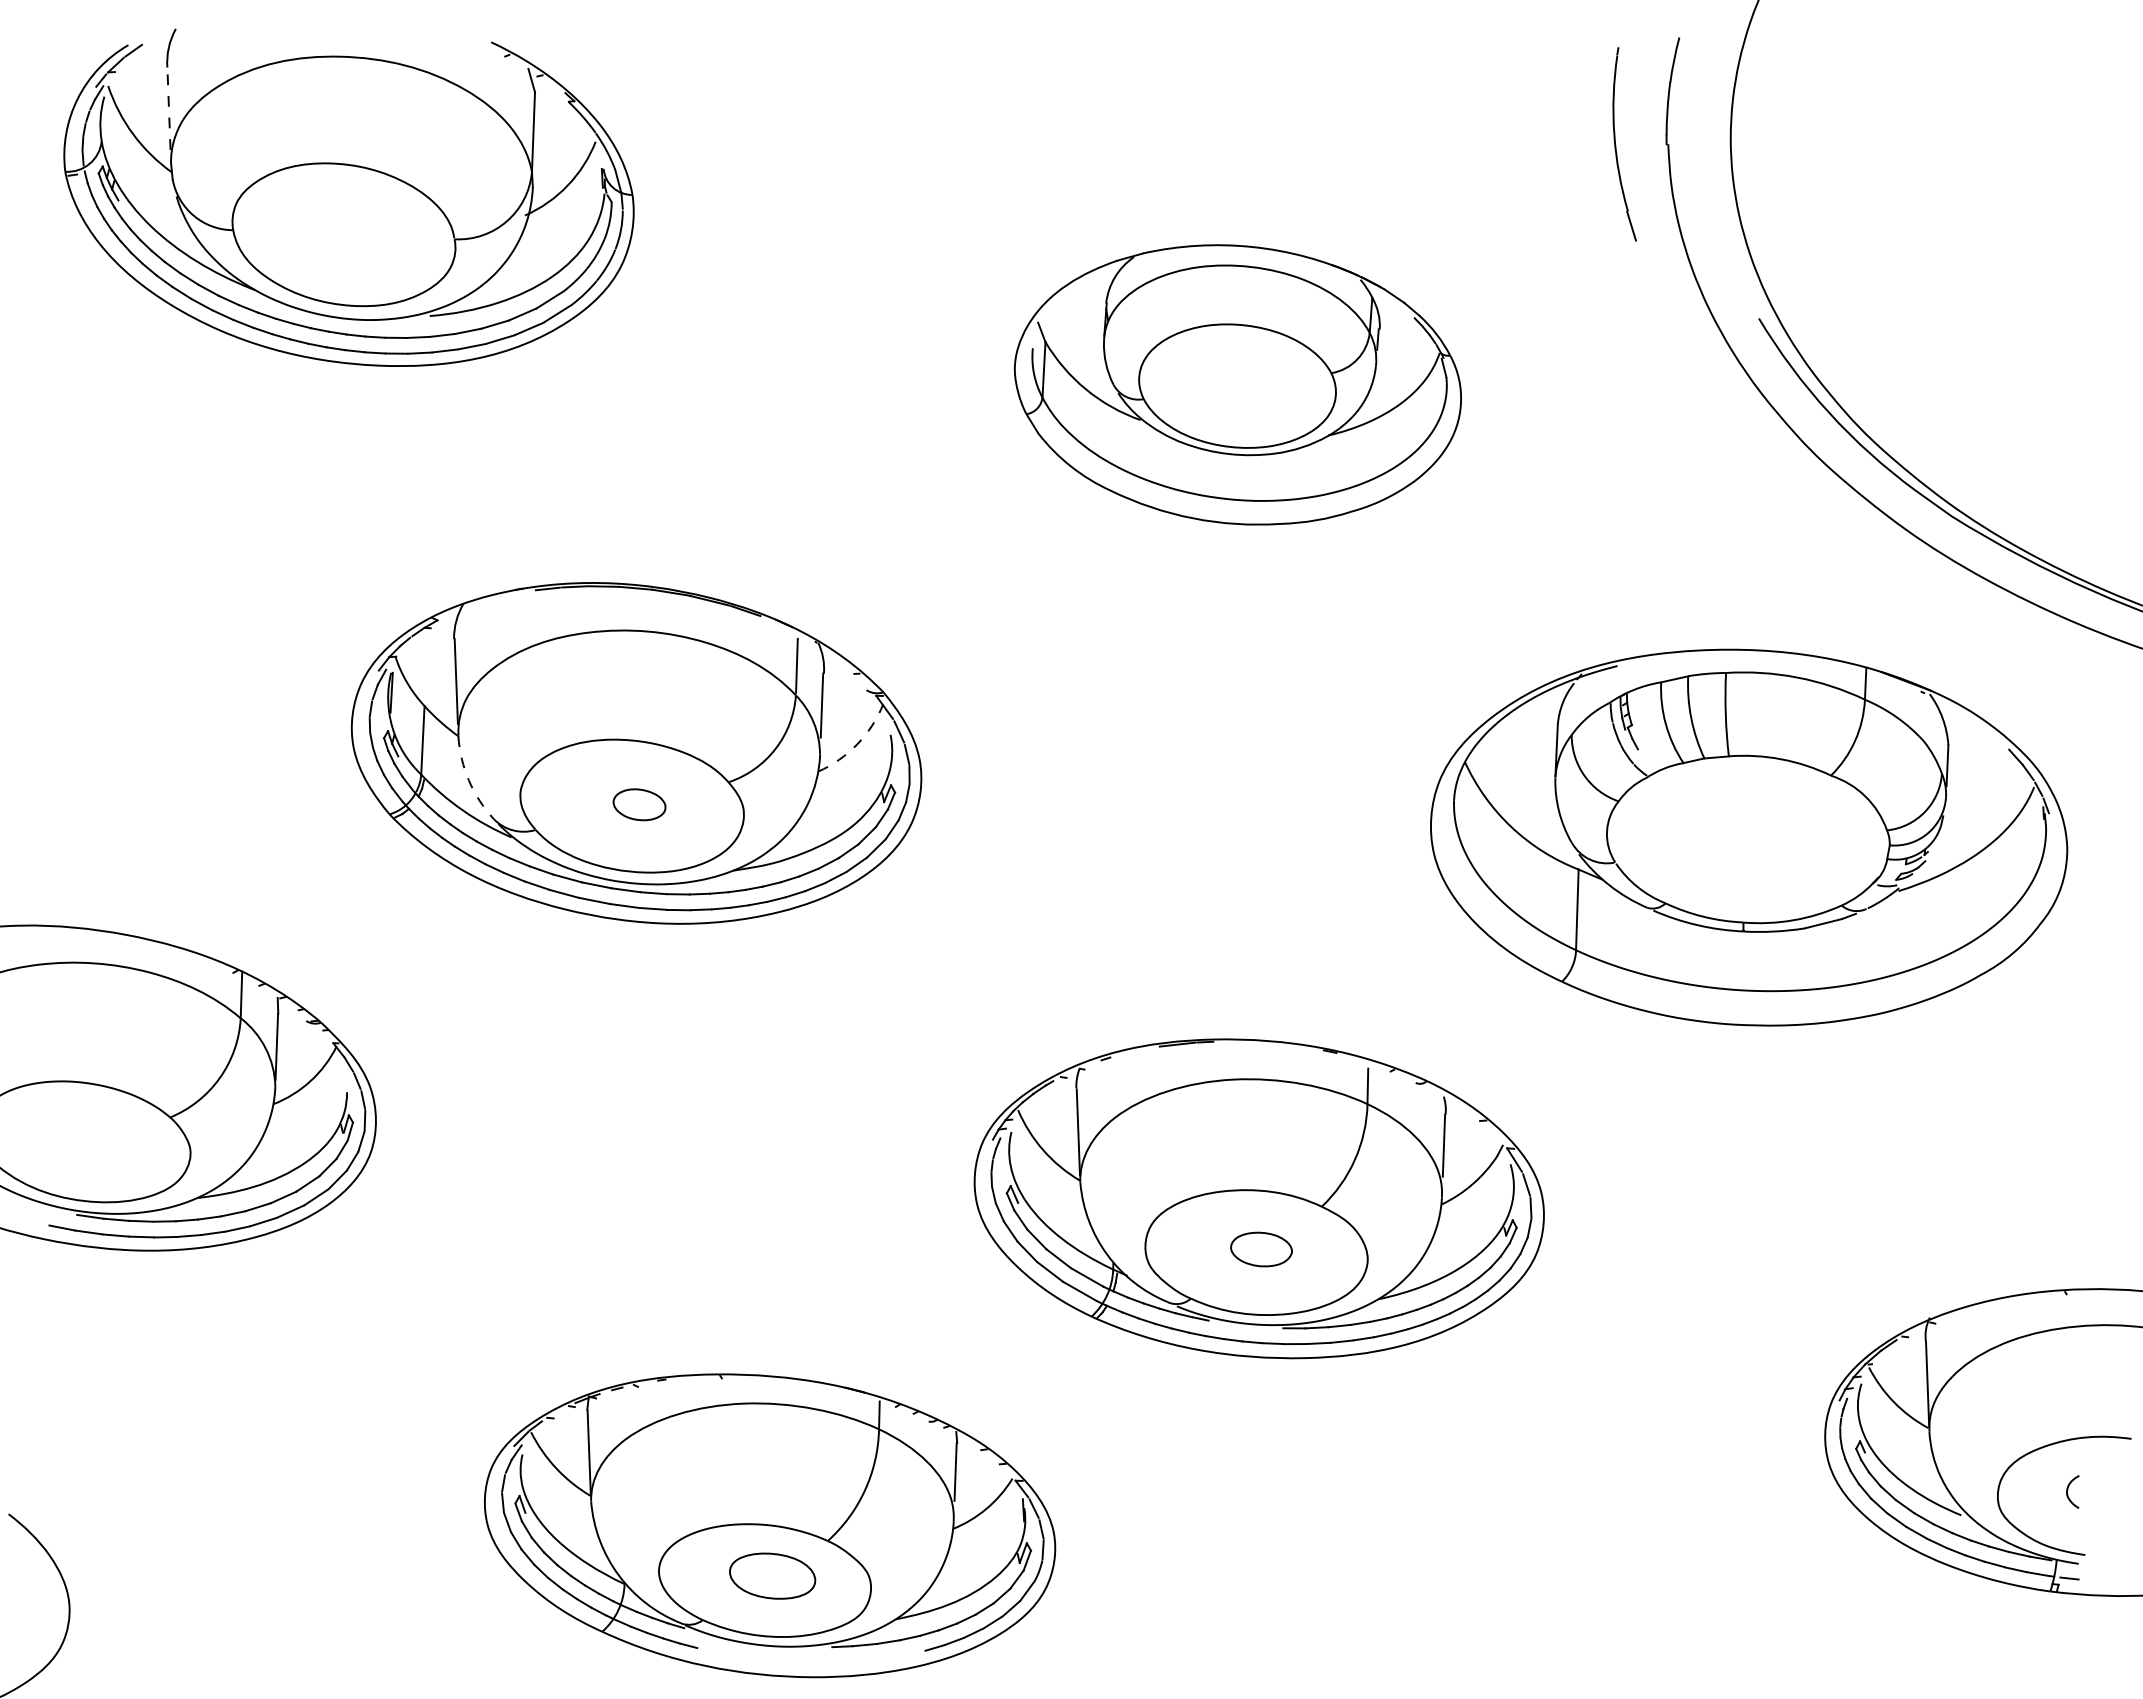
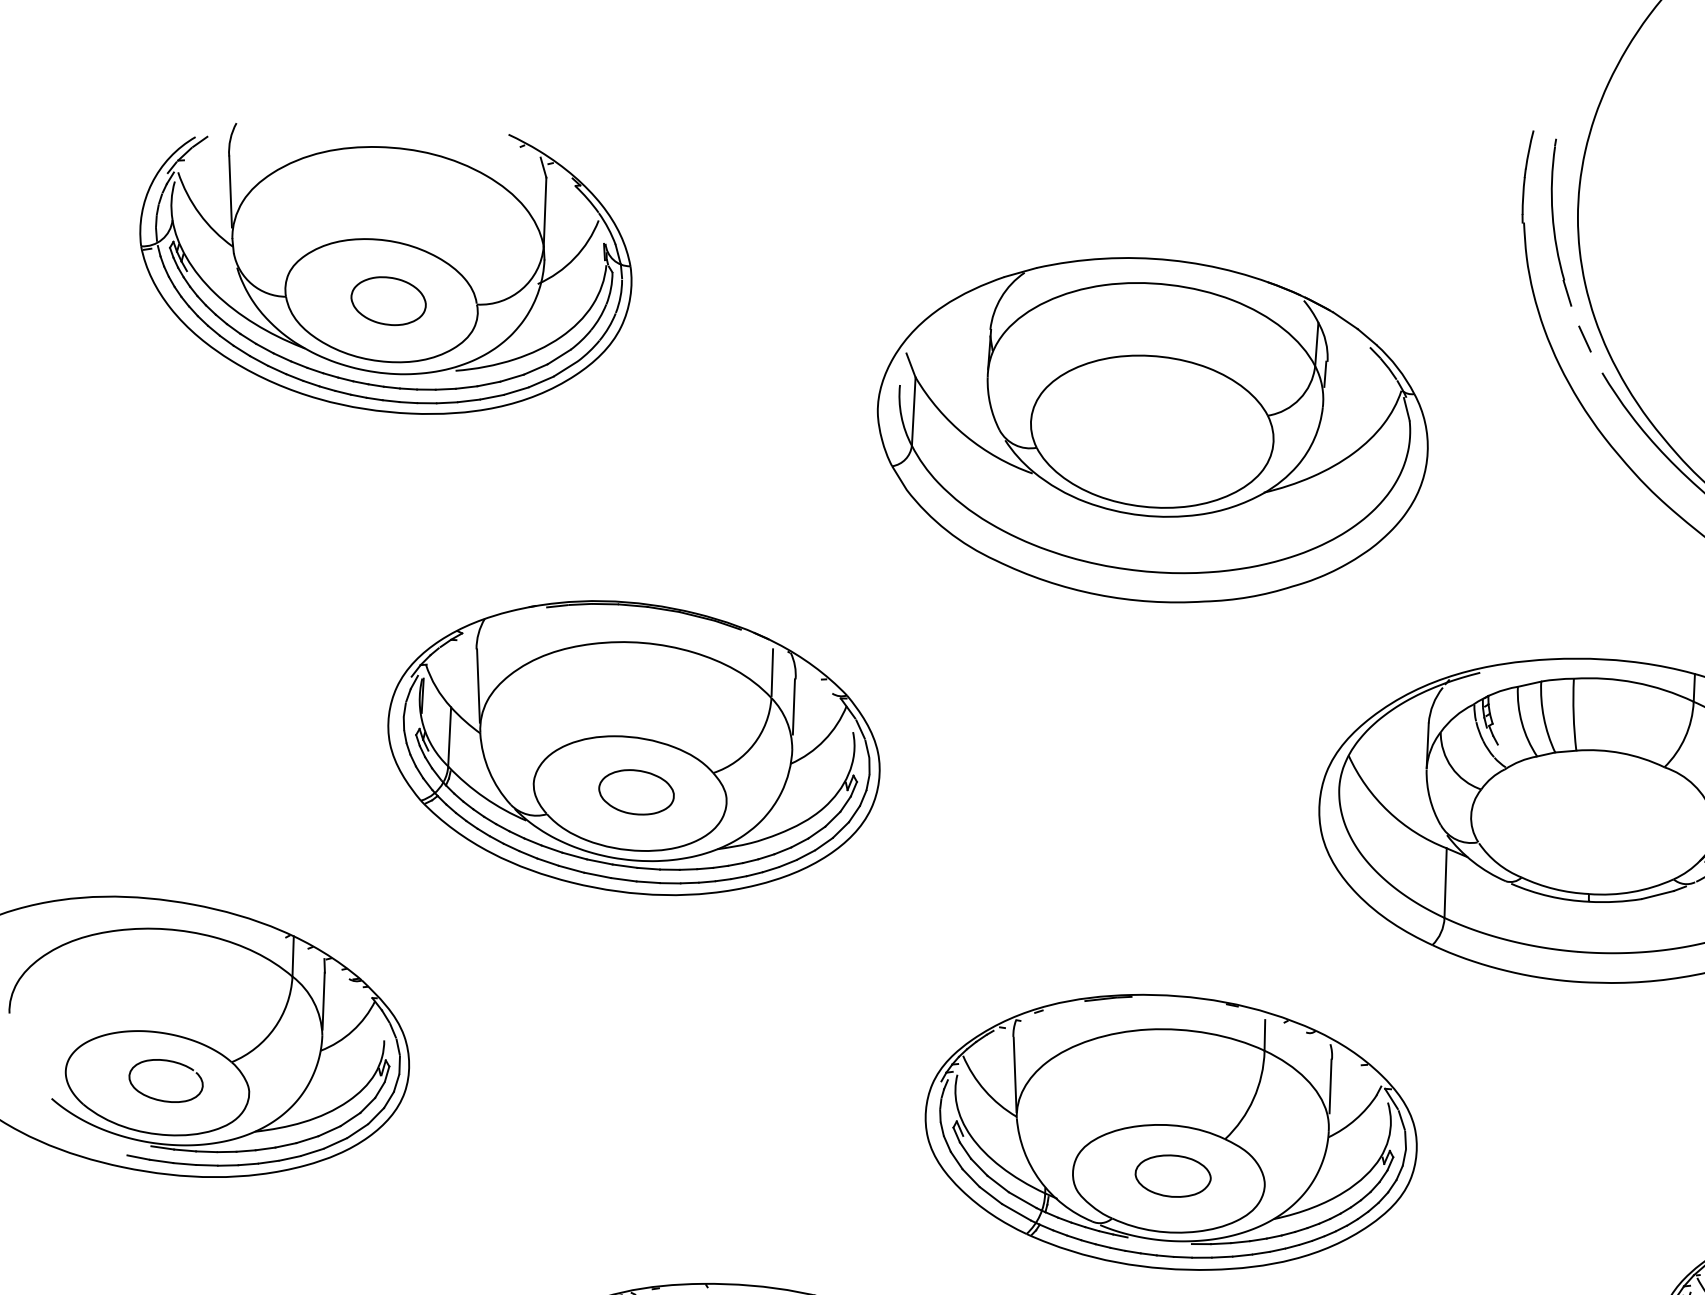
line: (168, 108) -> (230, 191), dashed -> solid
part: (1616, 145) -> (1554, 223), moved
part: (352, 234) -> (388, 300), added
line: (1738, 278) -> (1584, 338), added
part: (1237, 384) -> (1152, 429), size x1.43
arc: (857, 744) -> (824, 740), dashed -> solid
arc: (469, 780) -> (489, 771), dashed -> solid
part: (639, 804) -> (636, 792), size x1.67
curve: (98, 1117) -> (169, 1062), added
part: (1261, 1249) -> (1173, 1176), size x1.43

